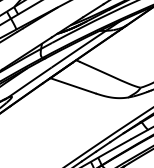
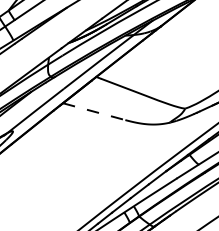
line: (73, 85) -> (94, 111), solid -> dashed

